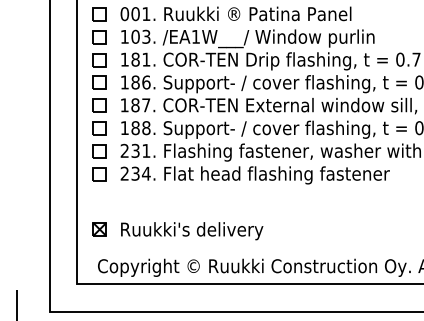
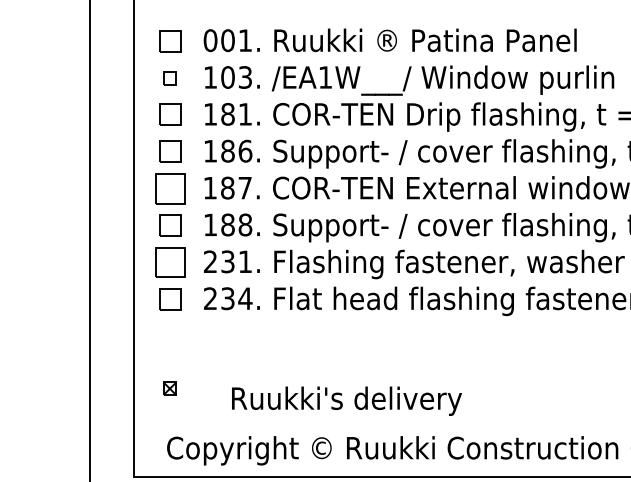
part: (99, 37) -> (169, 78), size x0.6
part: (99, 105) -> (169, 188), size x1.4
part: (99, 151) -> (169, 262), size x1.4
part: (99, 229) -> (169, 388), size x0.6
text: (192, 231) -> (347, 401), moved

